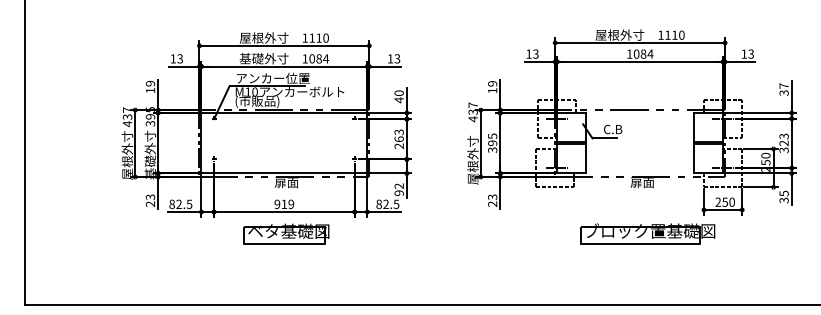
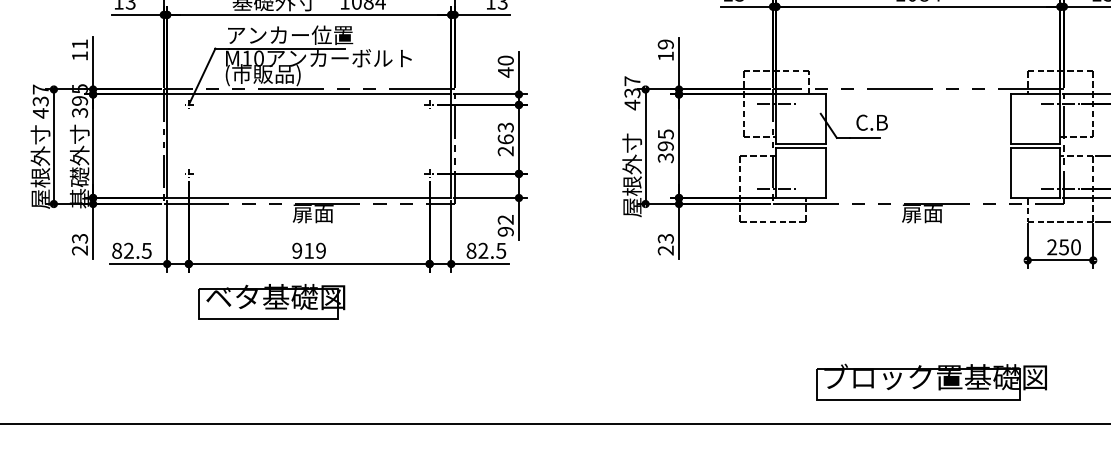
text: (150, 83) -> (79, 43), 19 -> 11
part: (286, 233) -> (271, 300), moved
part: (647, 233) -> (931, 381), moved

